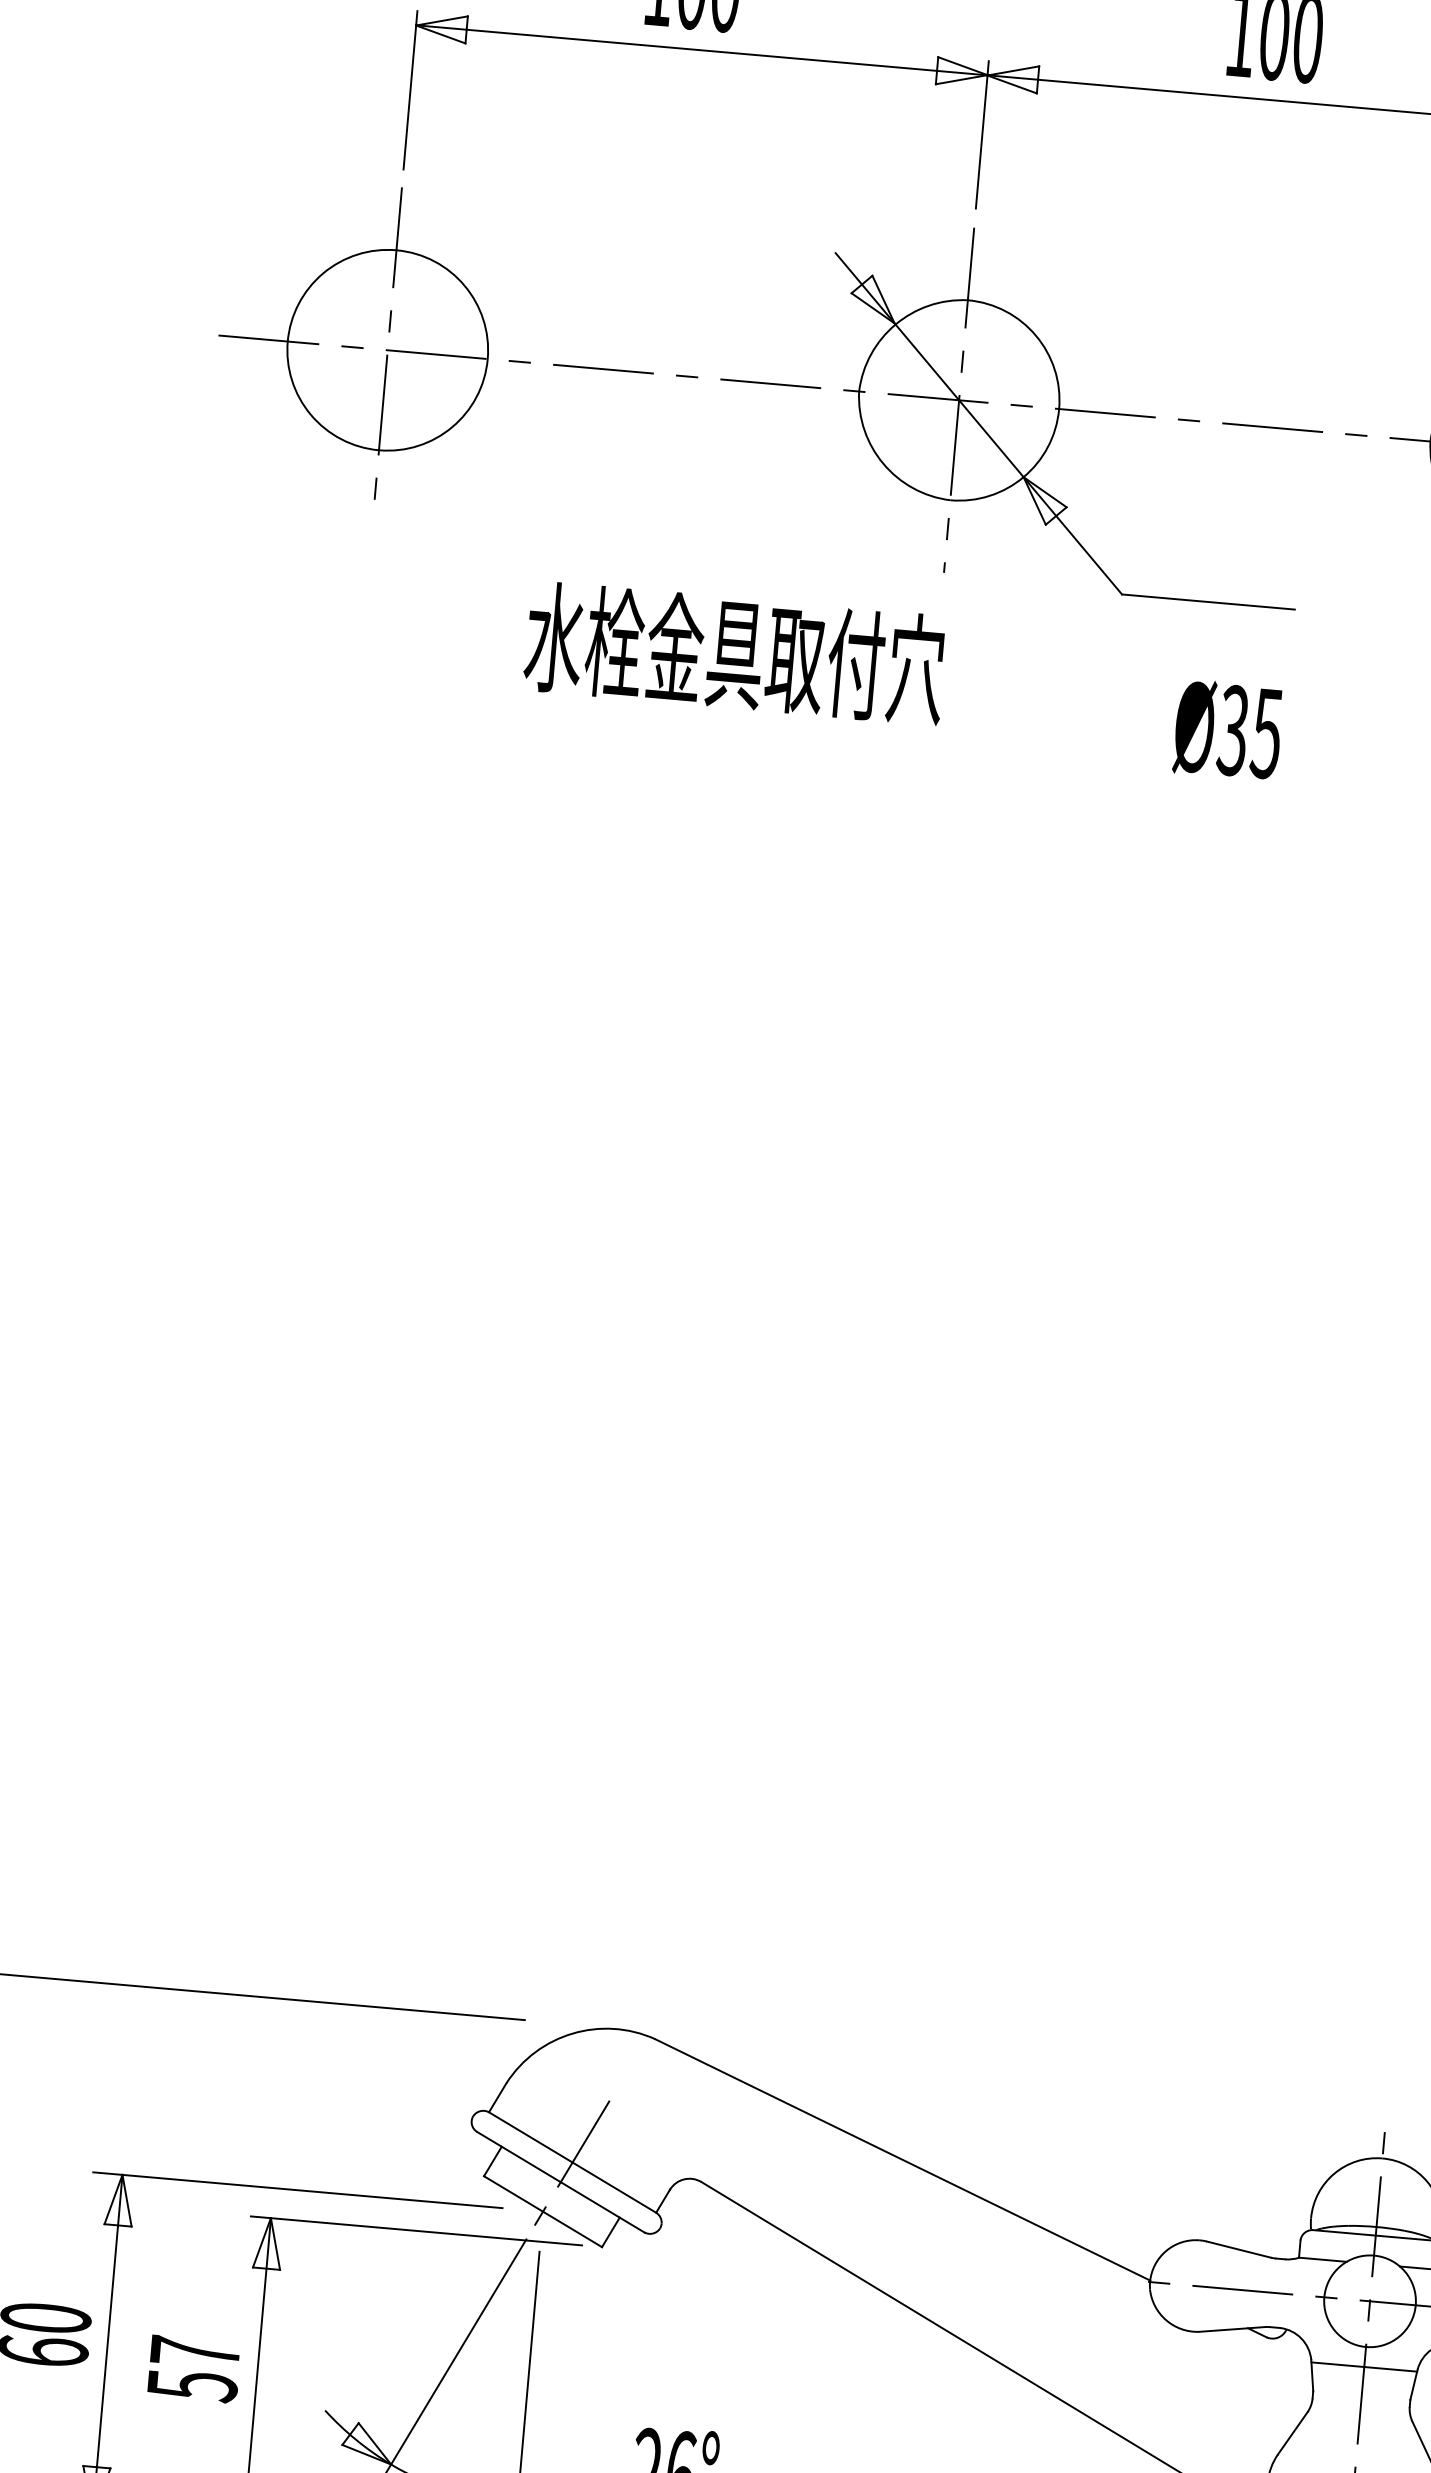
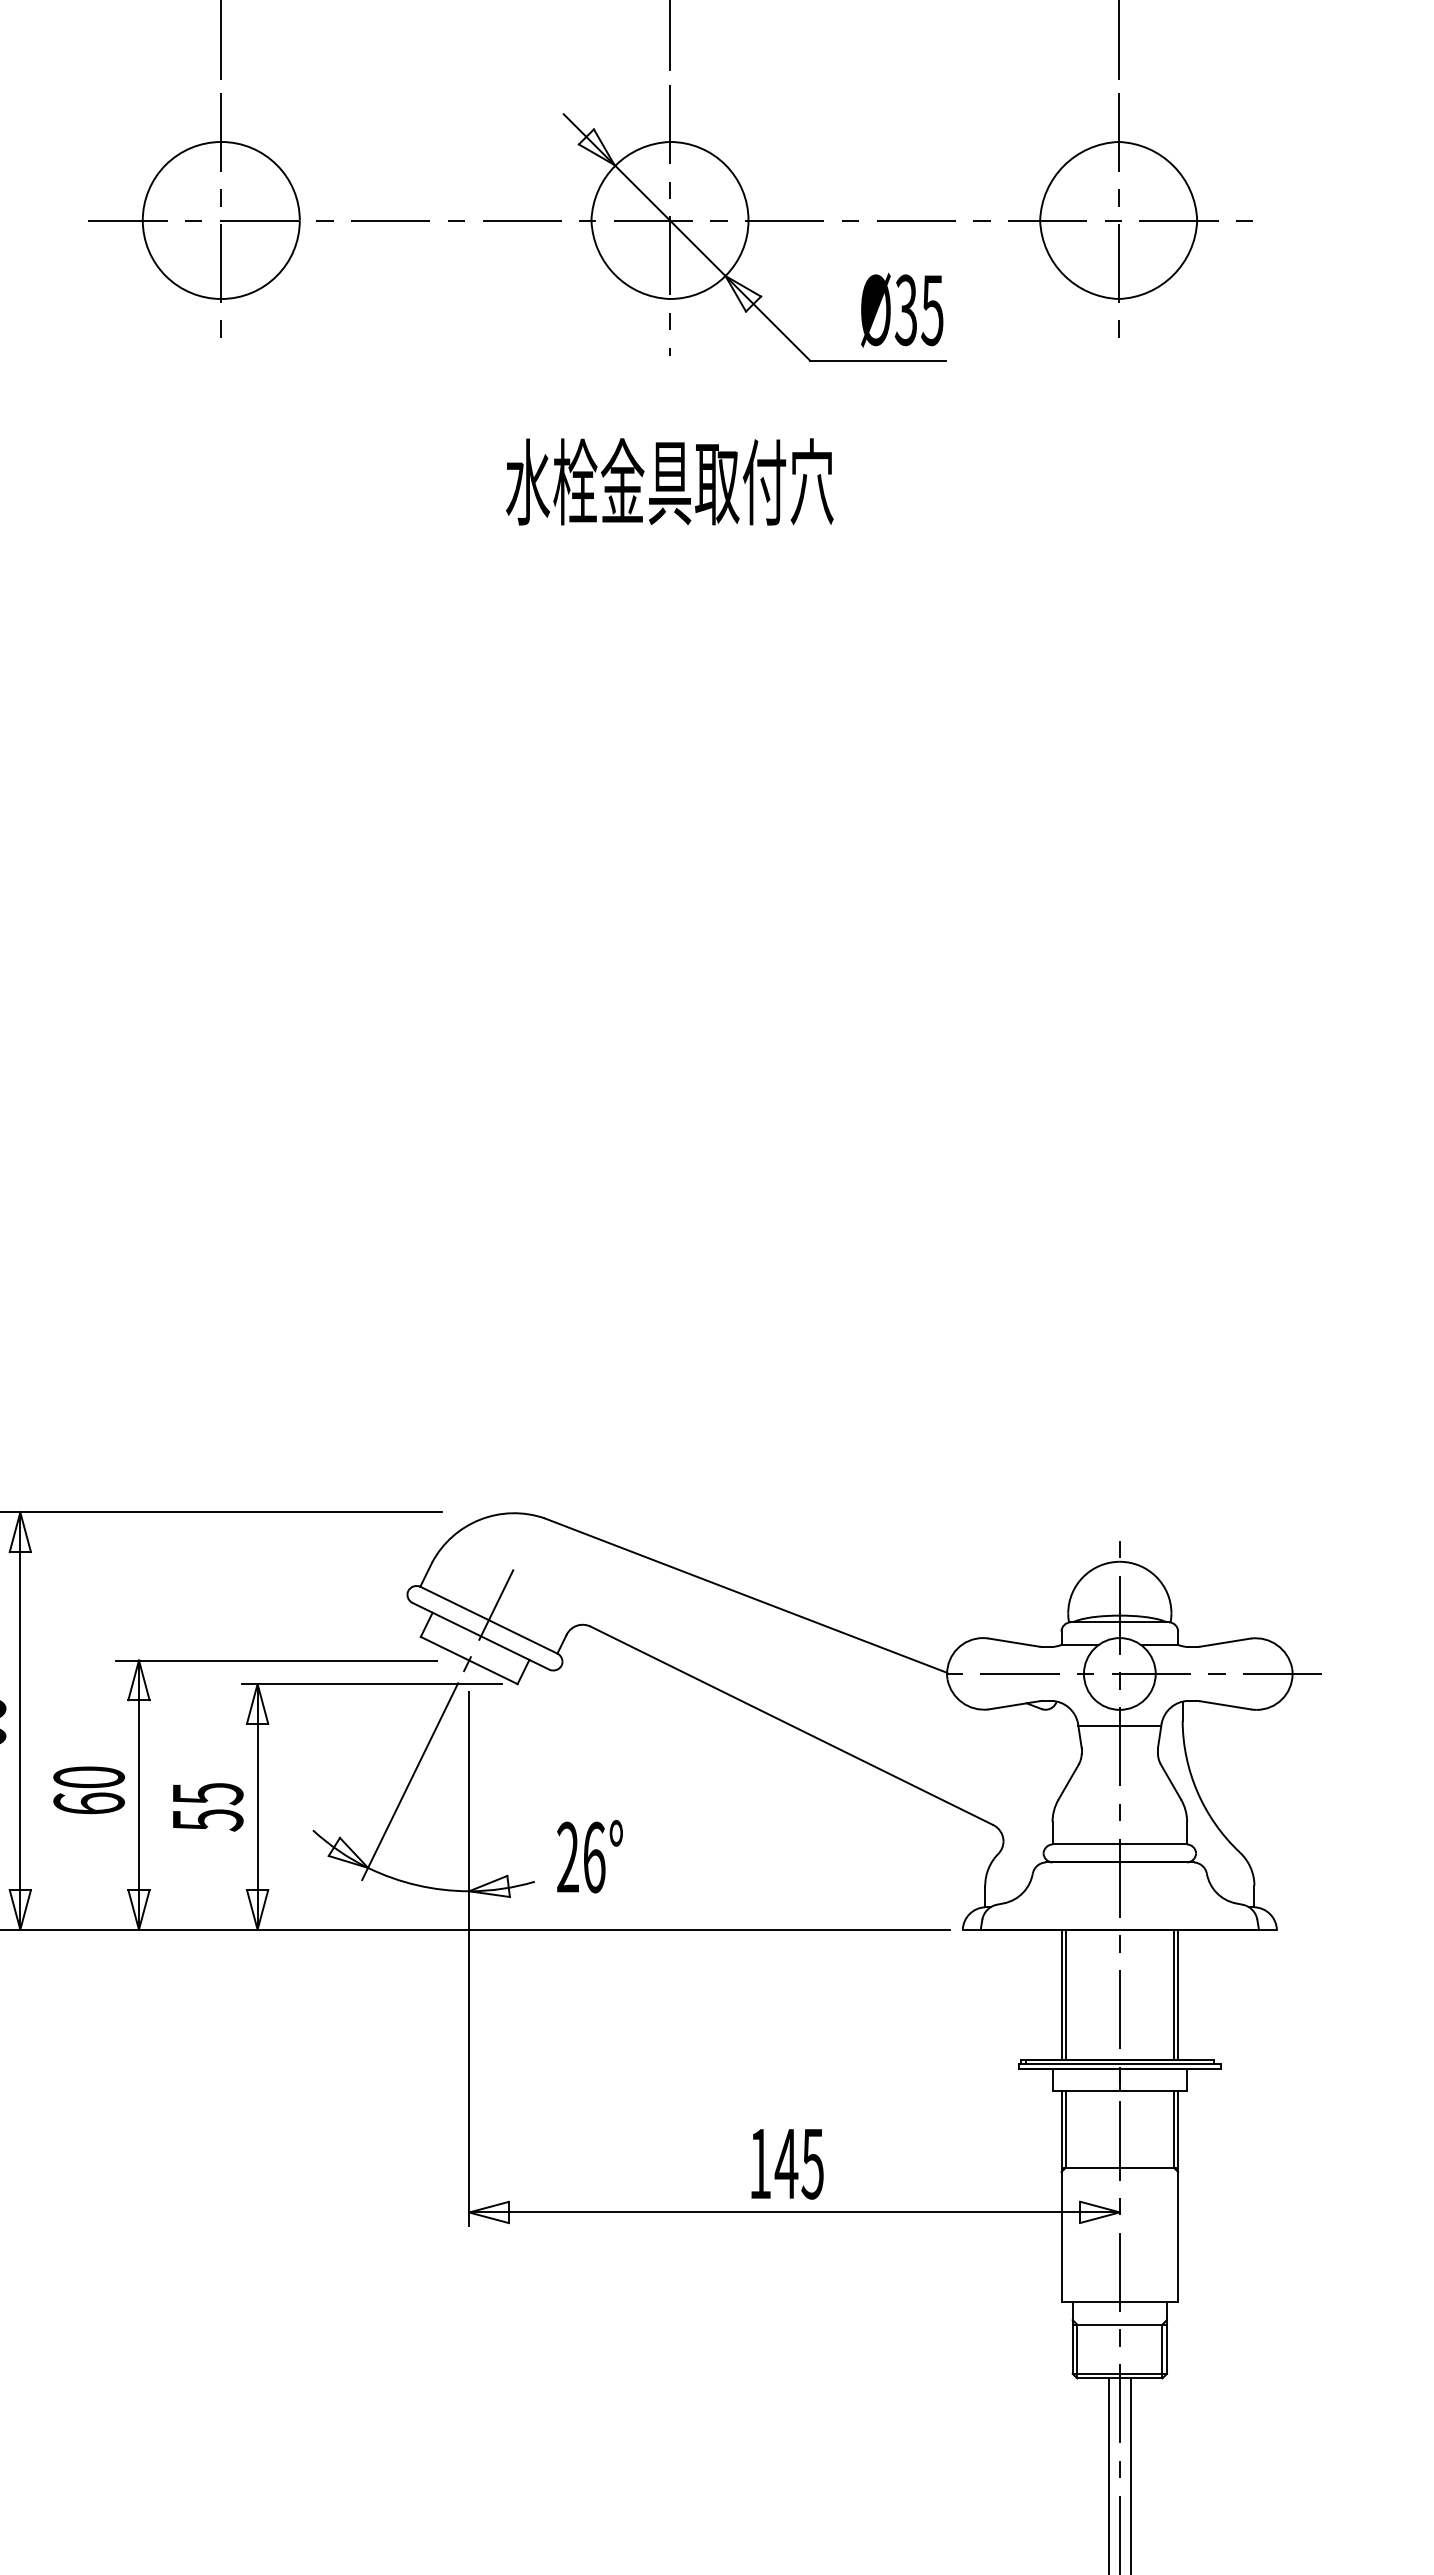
text: (734, 652) -> (669, 481), moved
text: (1228, 729) -> (902, 309), moved
text: (196, 2351) -> (208, 1793), 57 -> 55

